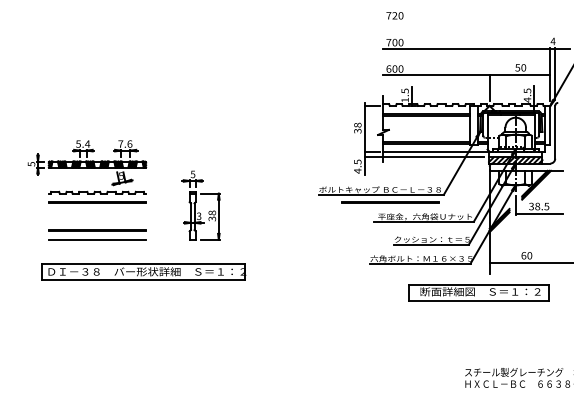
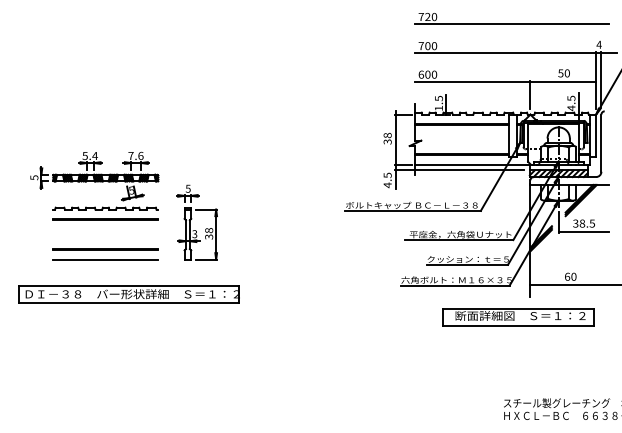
line: (473, 21) -> (512, 23), added
line: (389, 202) -> (422, 219), removed
part: (200, 205) -> (196, 222), moved
part: (143, 272) -> (128, 294), moved

